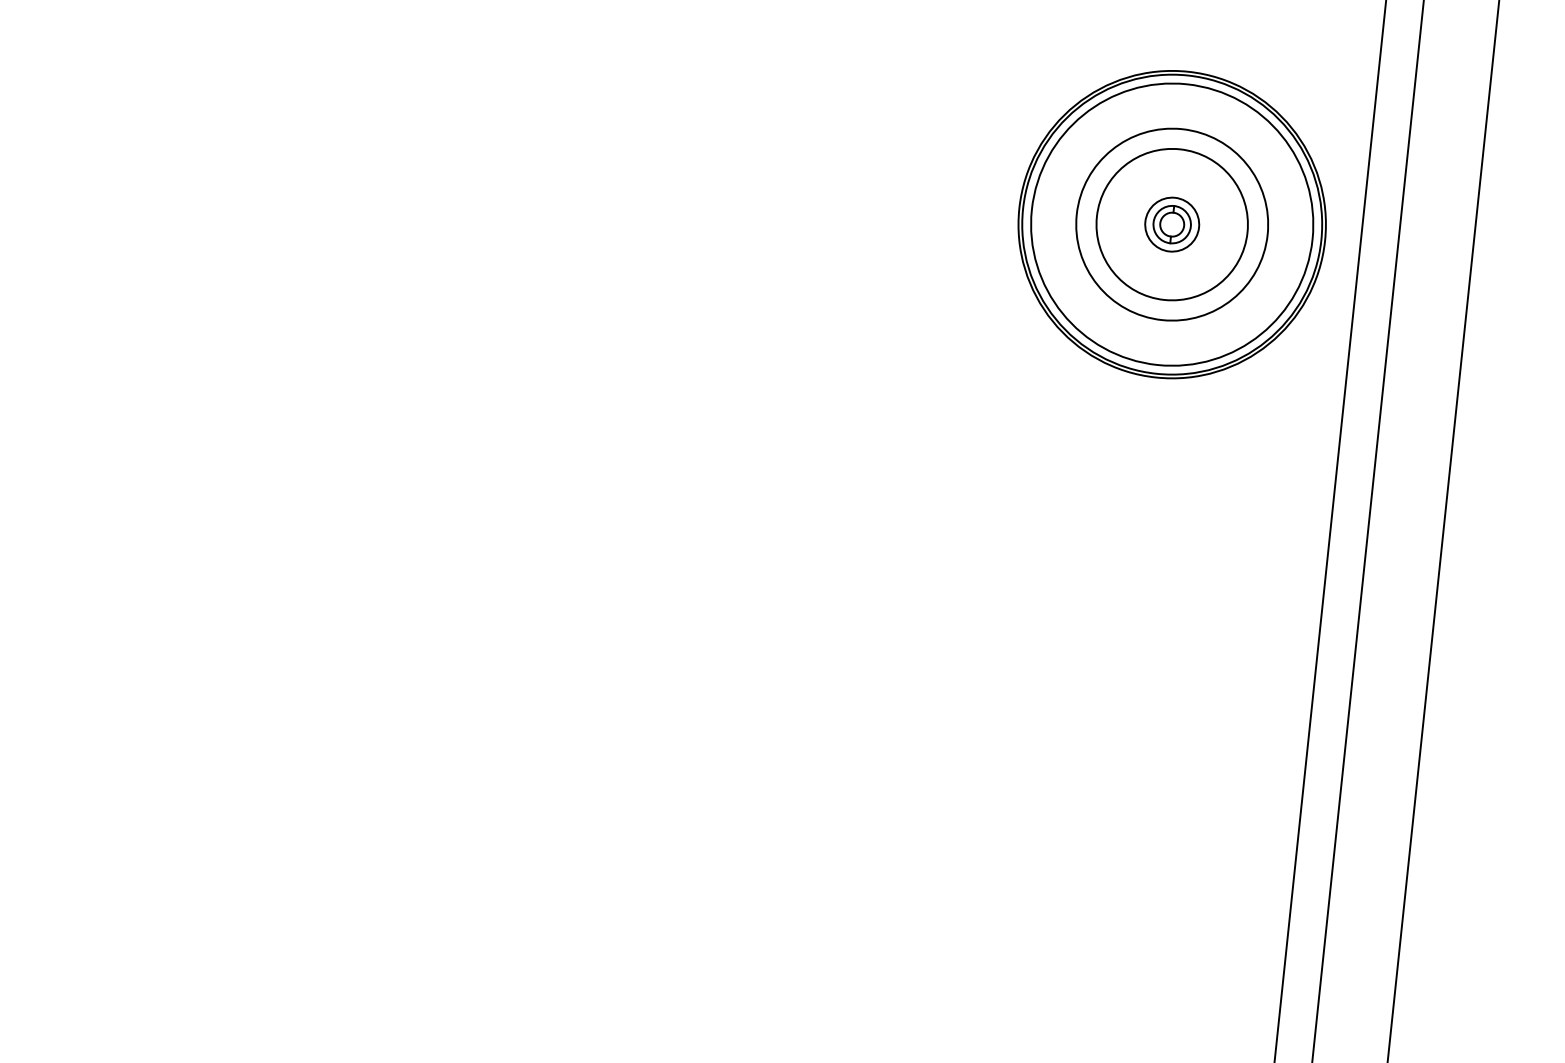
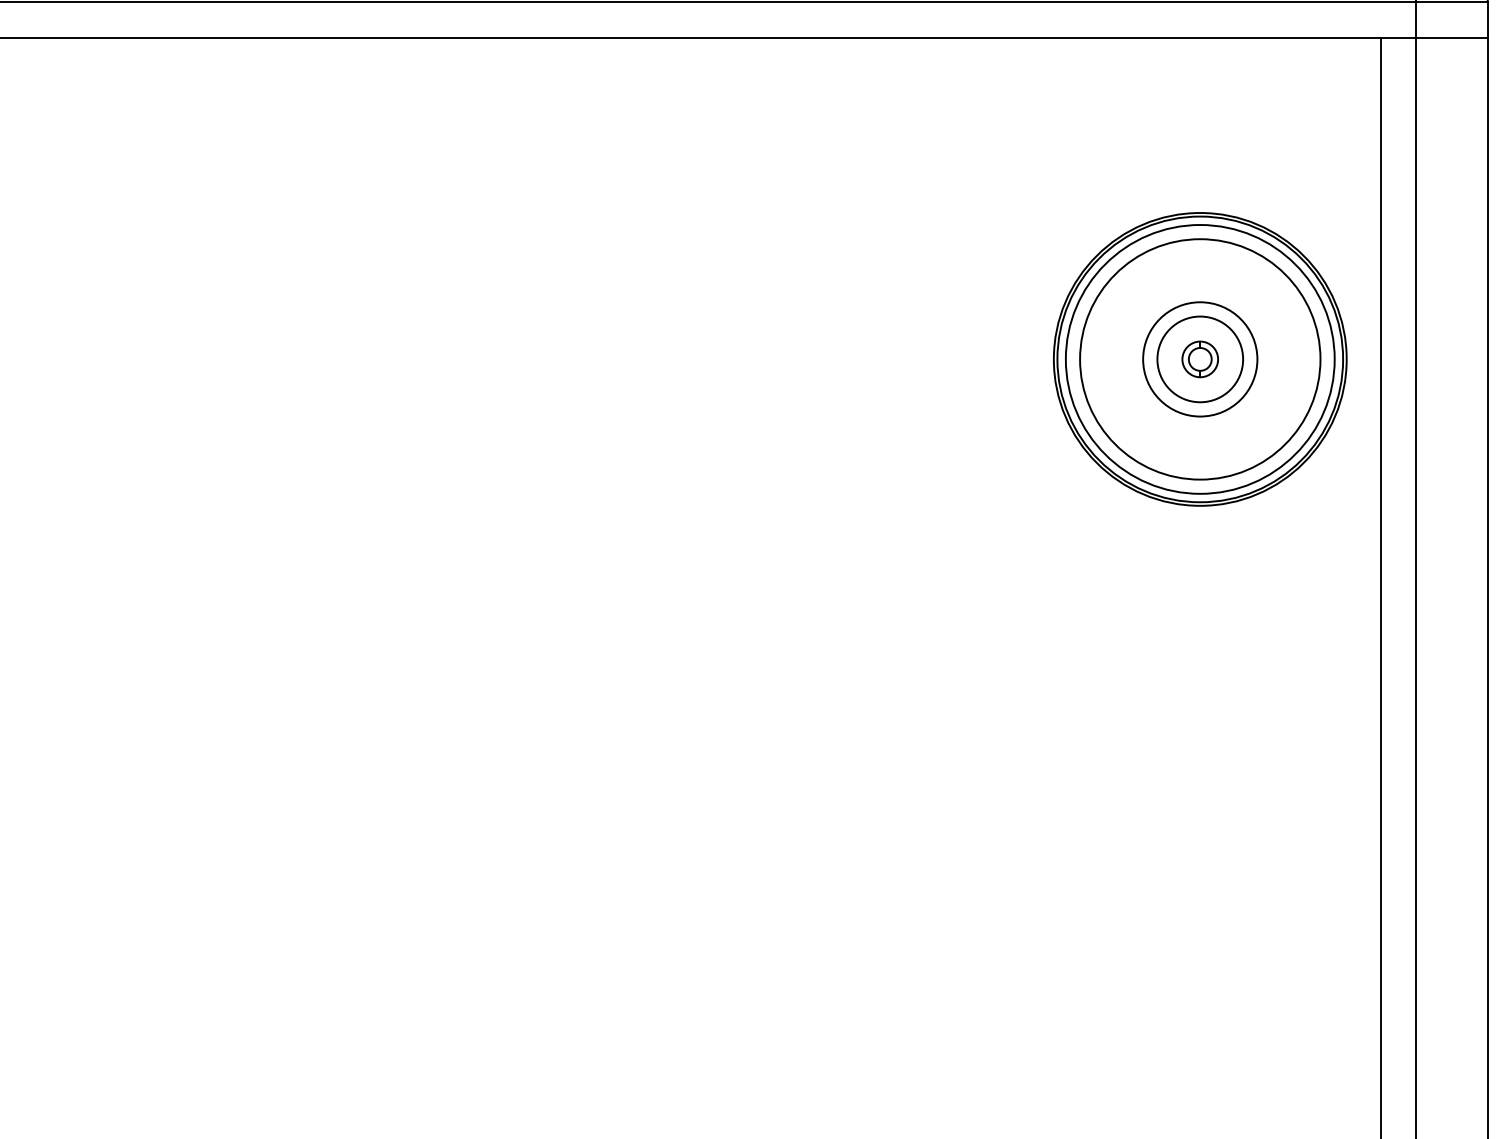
circle: (1172, 224) -> (1200, 359), size x0.62
circle: (1172, 224) -> (1200, 359), size x1.67
circle: (1172, 224) -> (1200, 359), size x1.67

